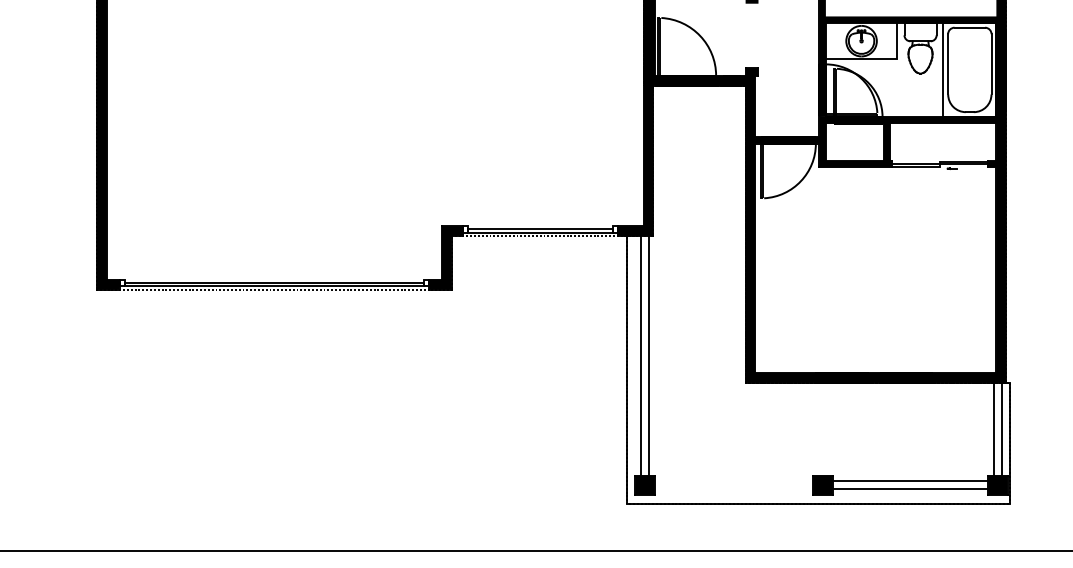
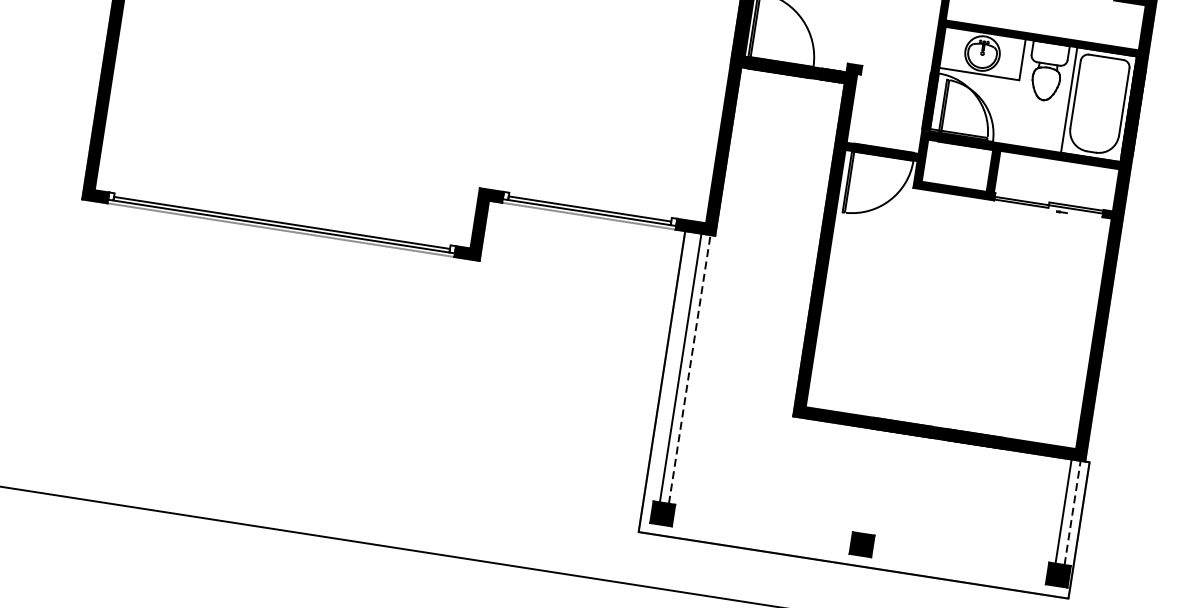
line: (649, 355) -> (690, 369), solid -> dashed
line: (1001, 428) -> (1072, 512), solid -> dashed
line: (910, 481) -> (960, 555), removed
line: (910, 489) -> (959, 564), removed

